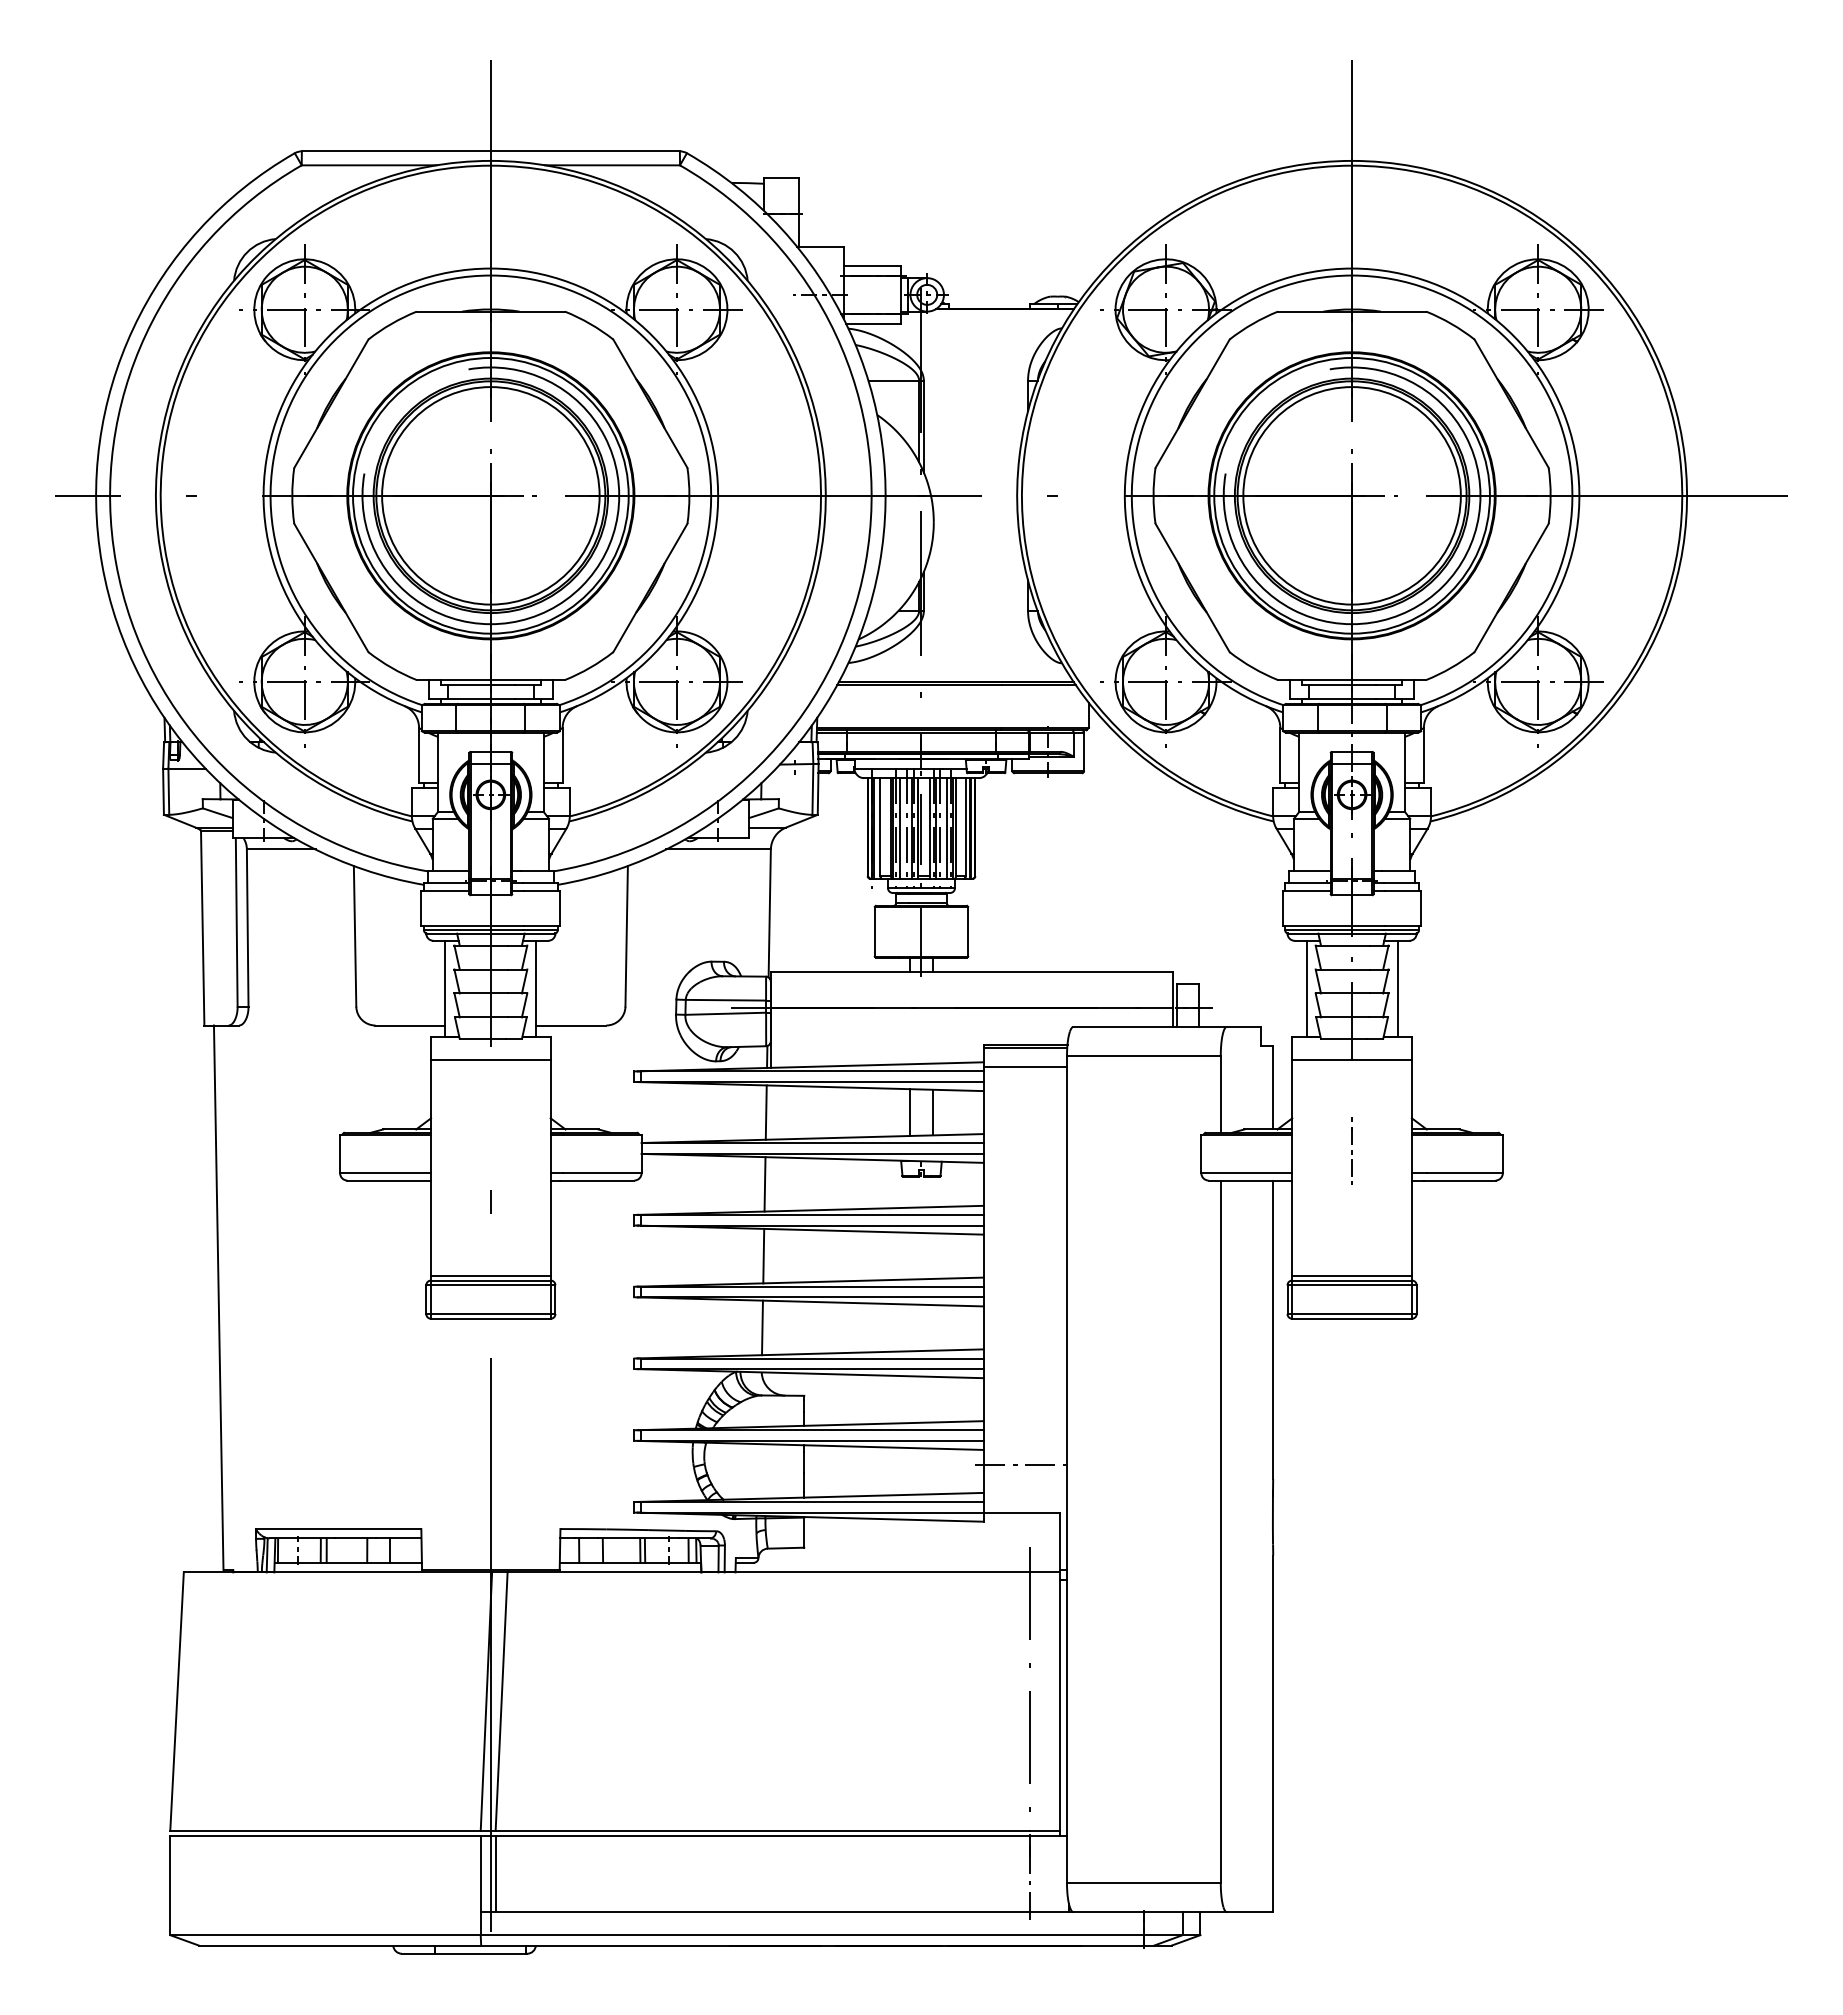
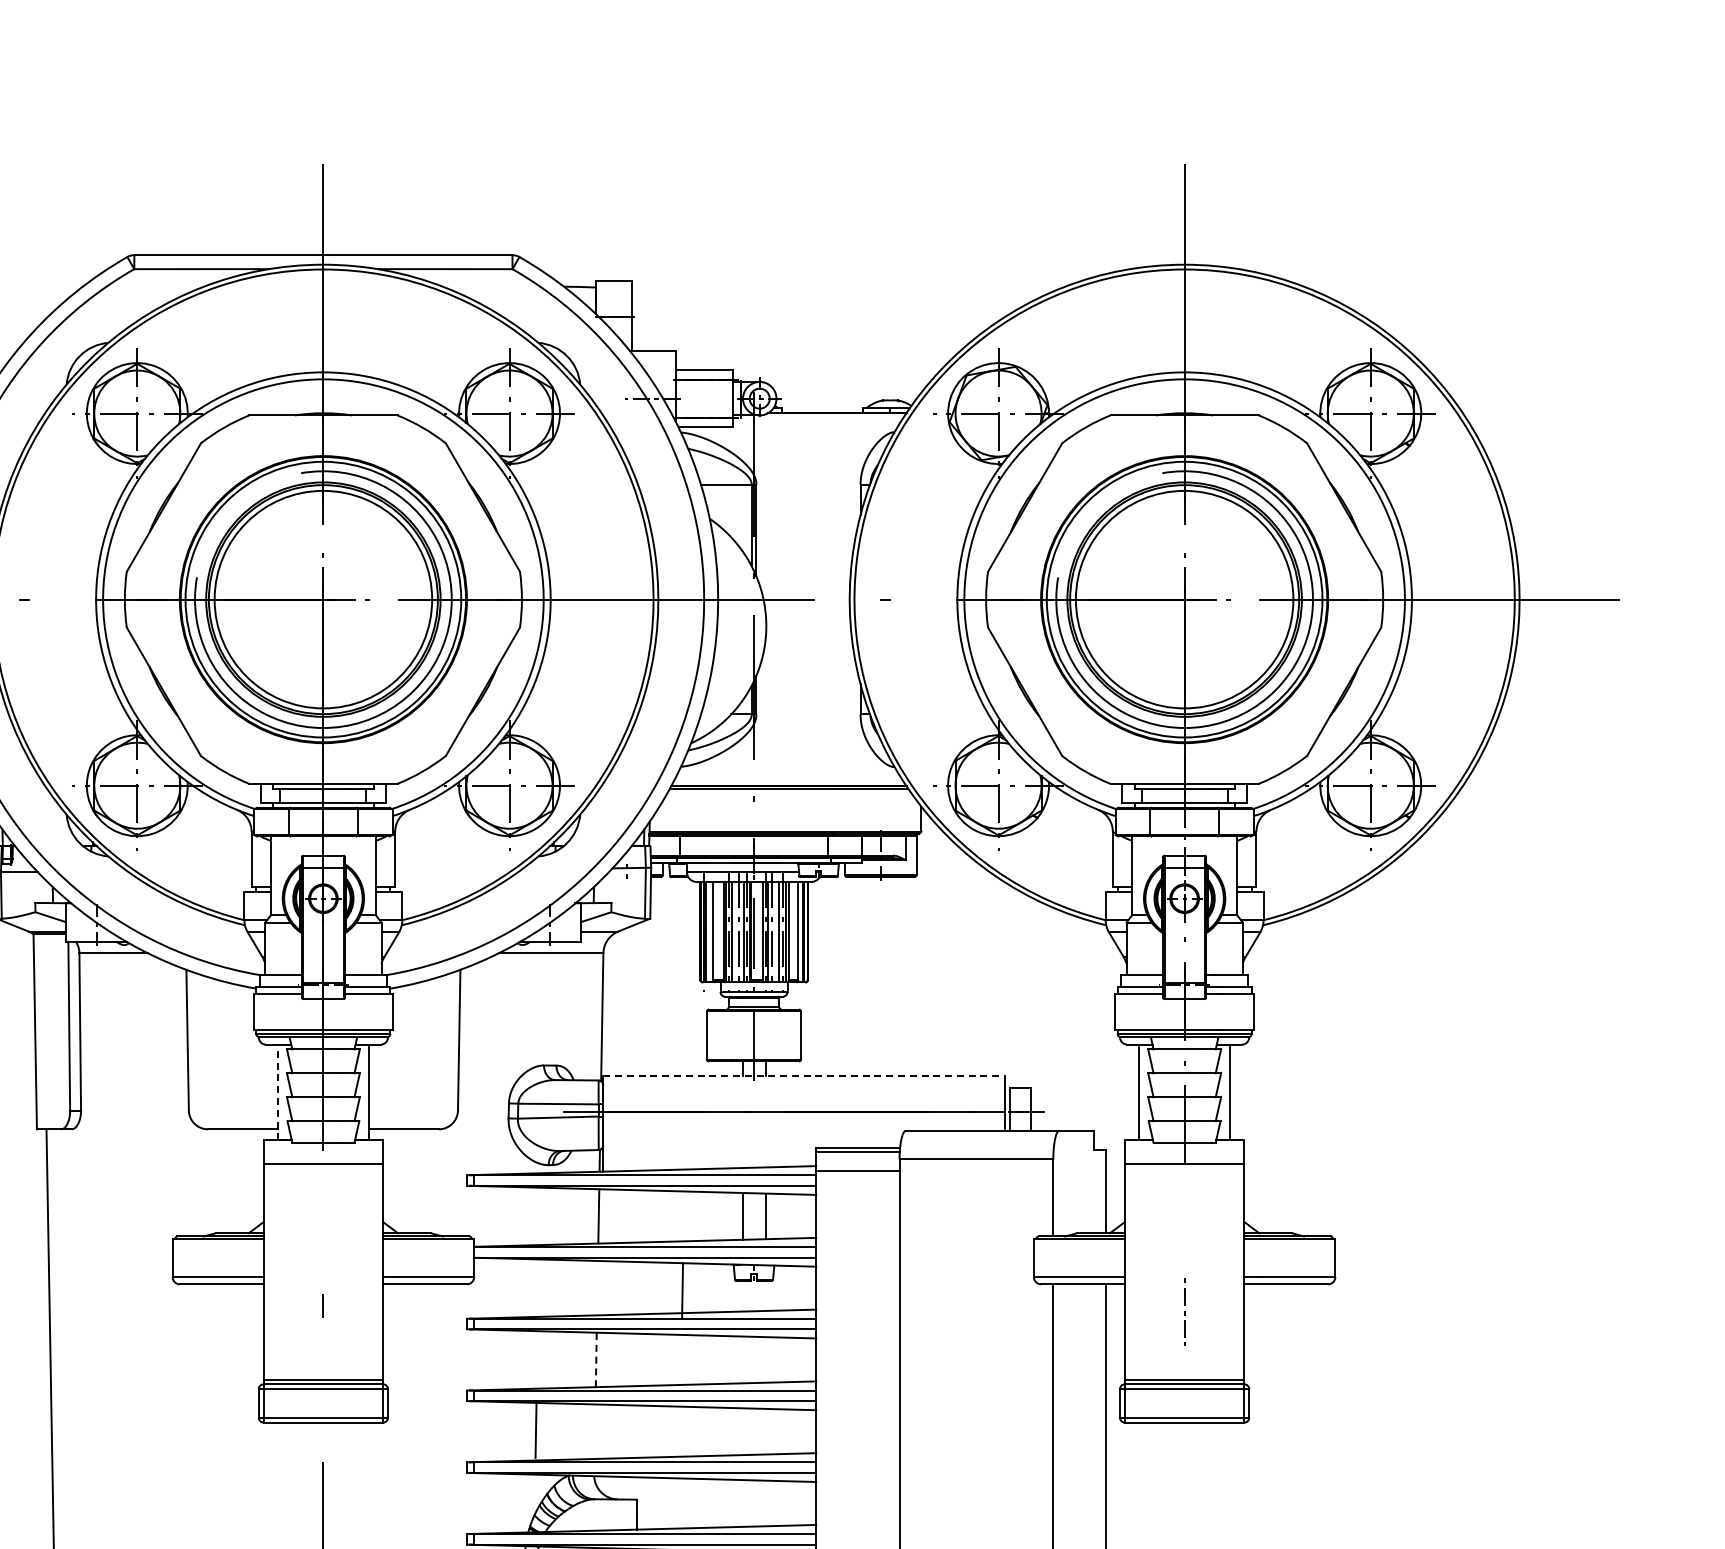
line: (971, 971) -> (804, 1075), solid -> dashed
line: (445, 988) -> (278, 1092), solid -> dashed
line: (1351, 1150) -> (1184, 1311), moved
line: (764, 1184) -> (682, 1290), moved
line: (763, 1255) -> (596, 1359), solid -> dashed
line: (762, 1327) -> (536, 1430), moved

